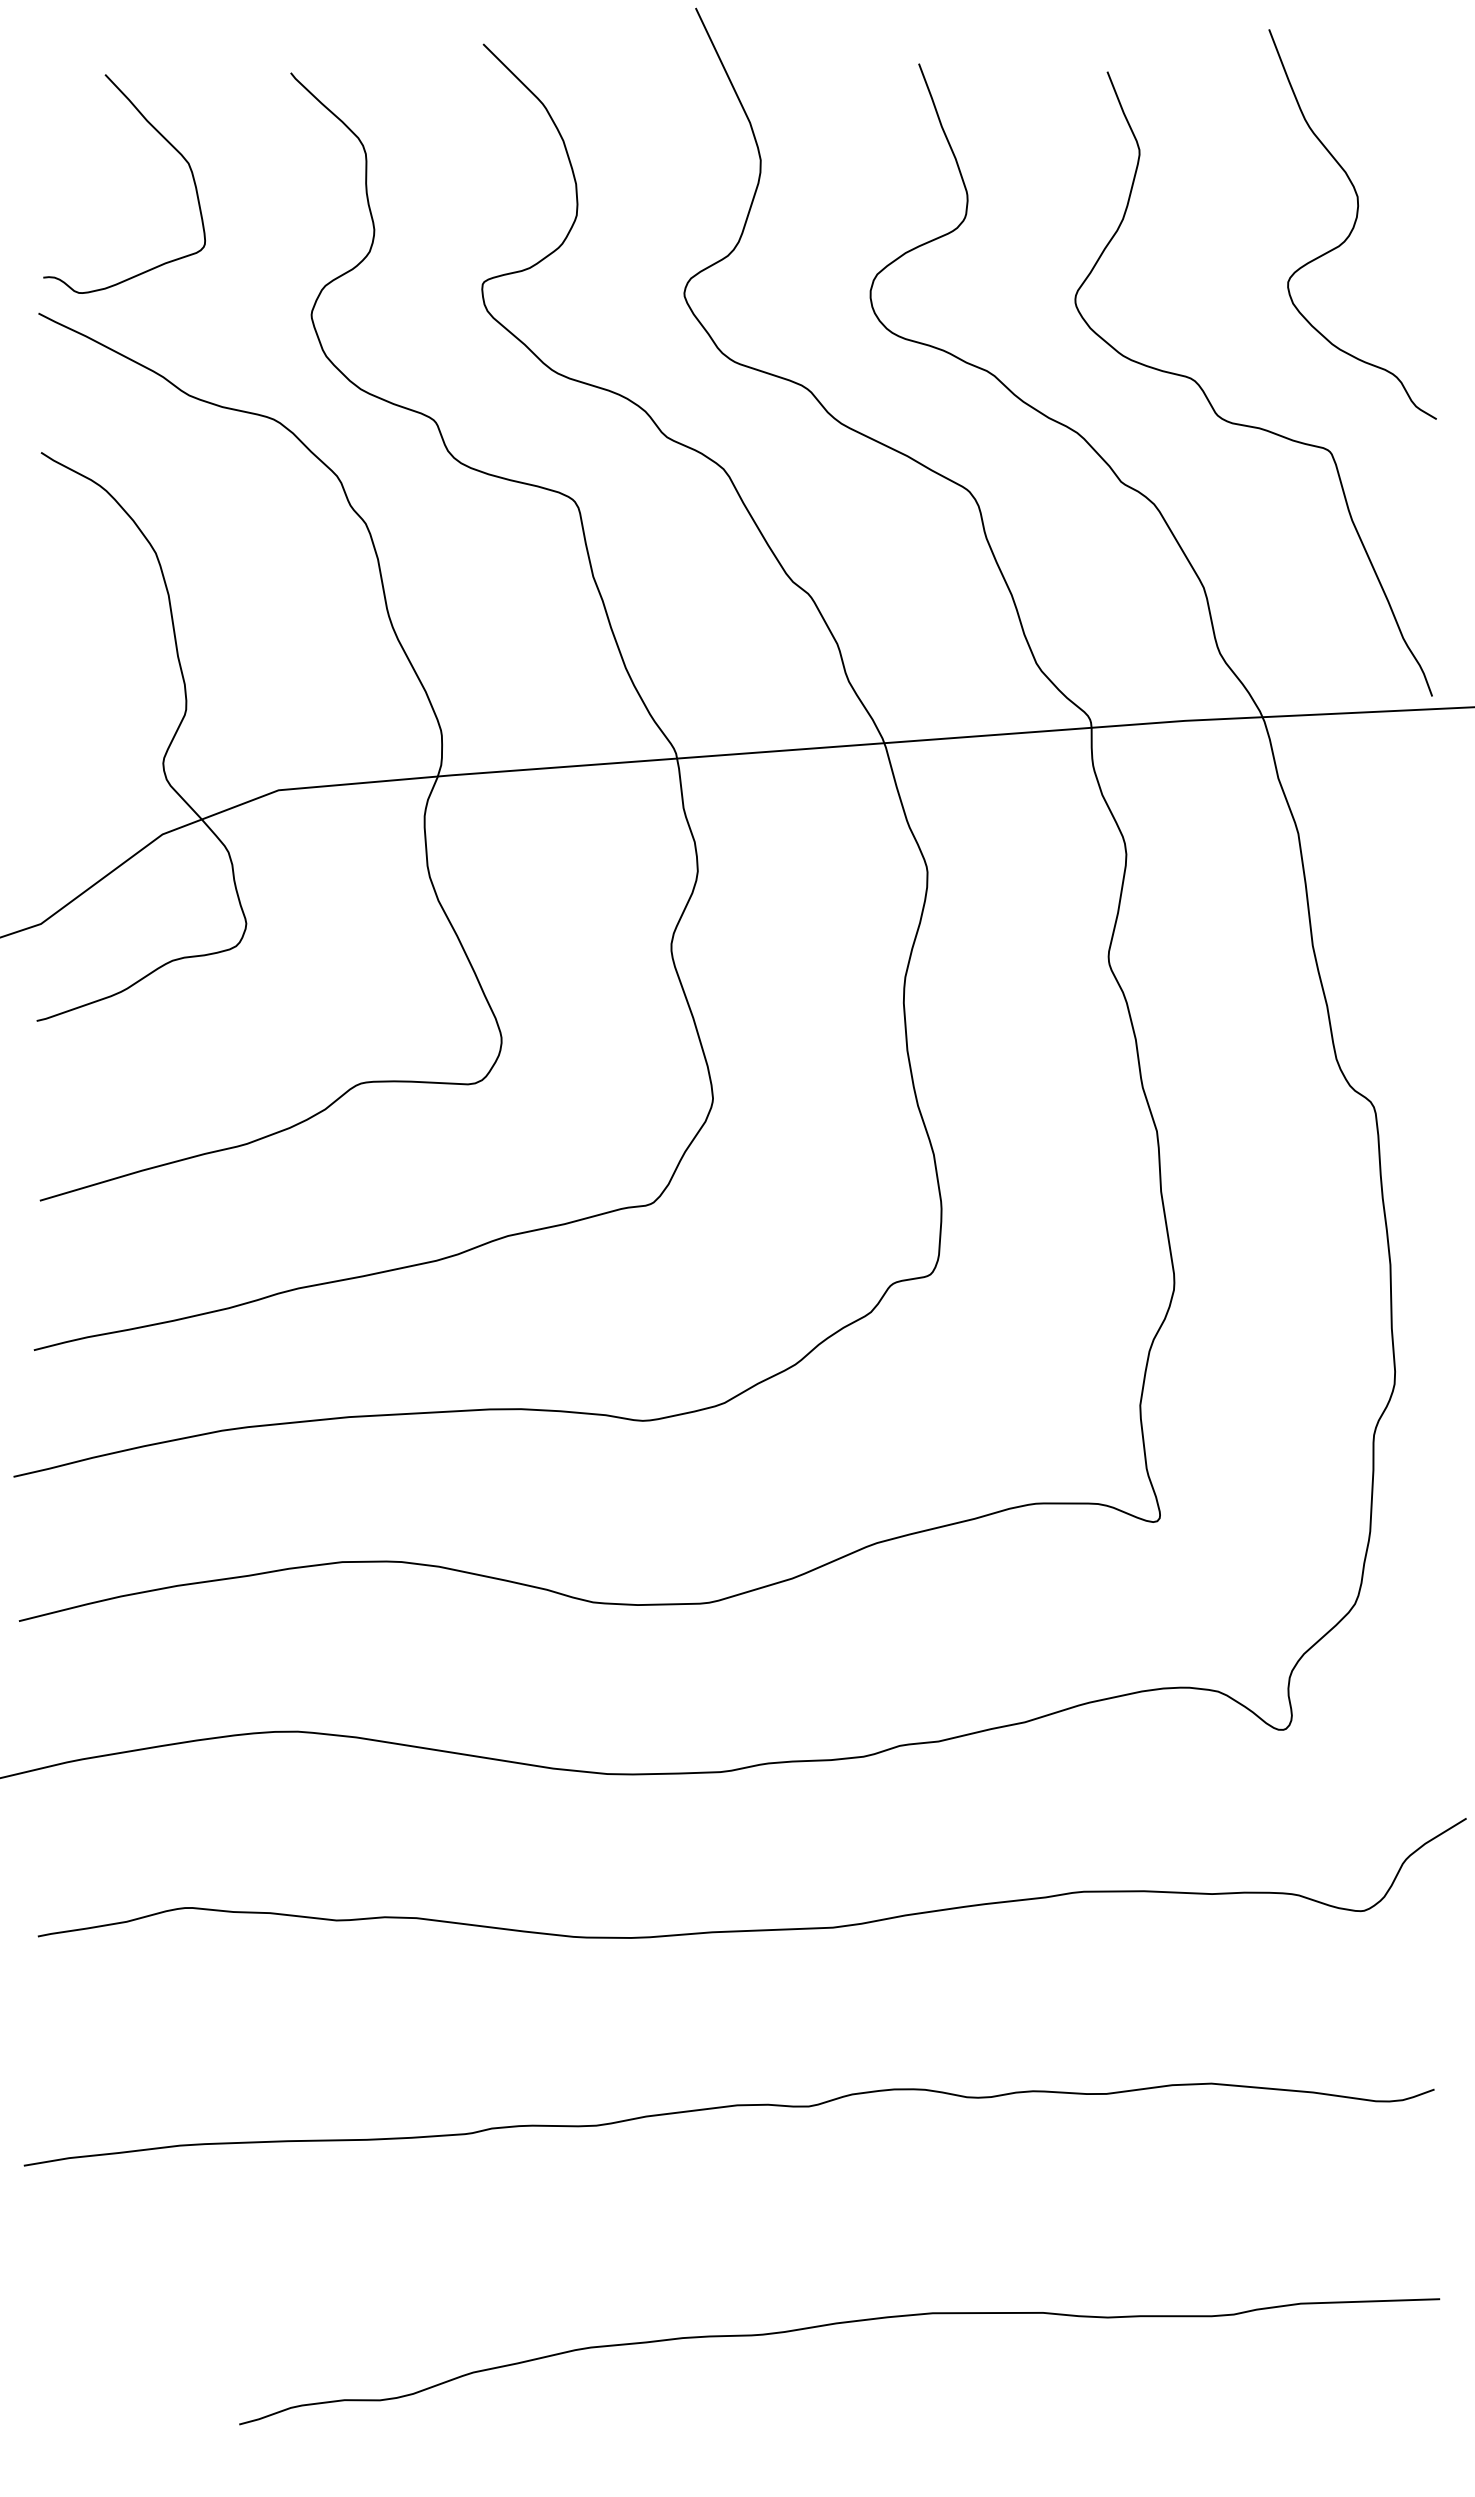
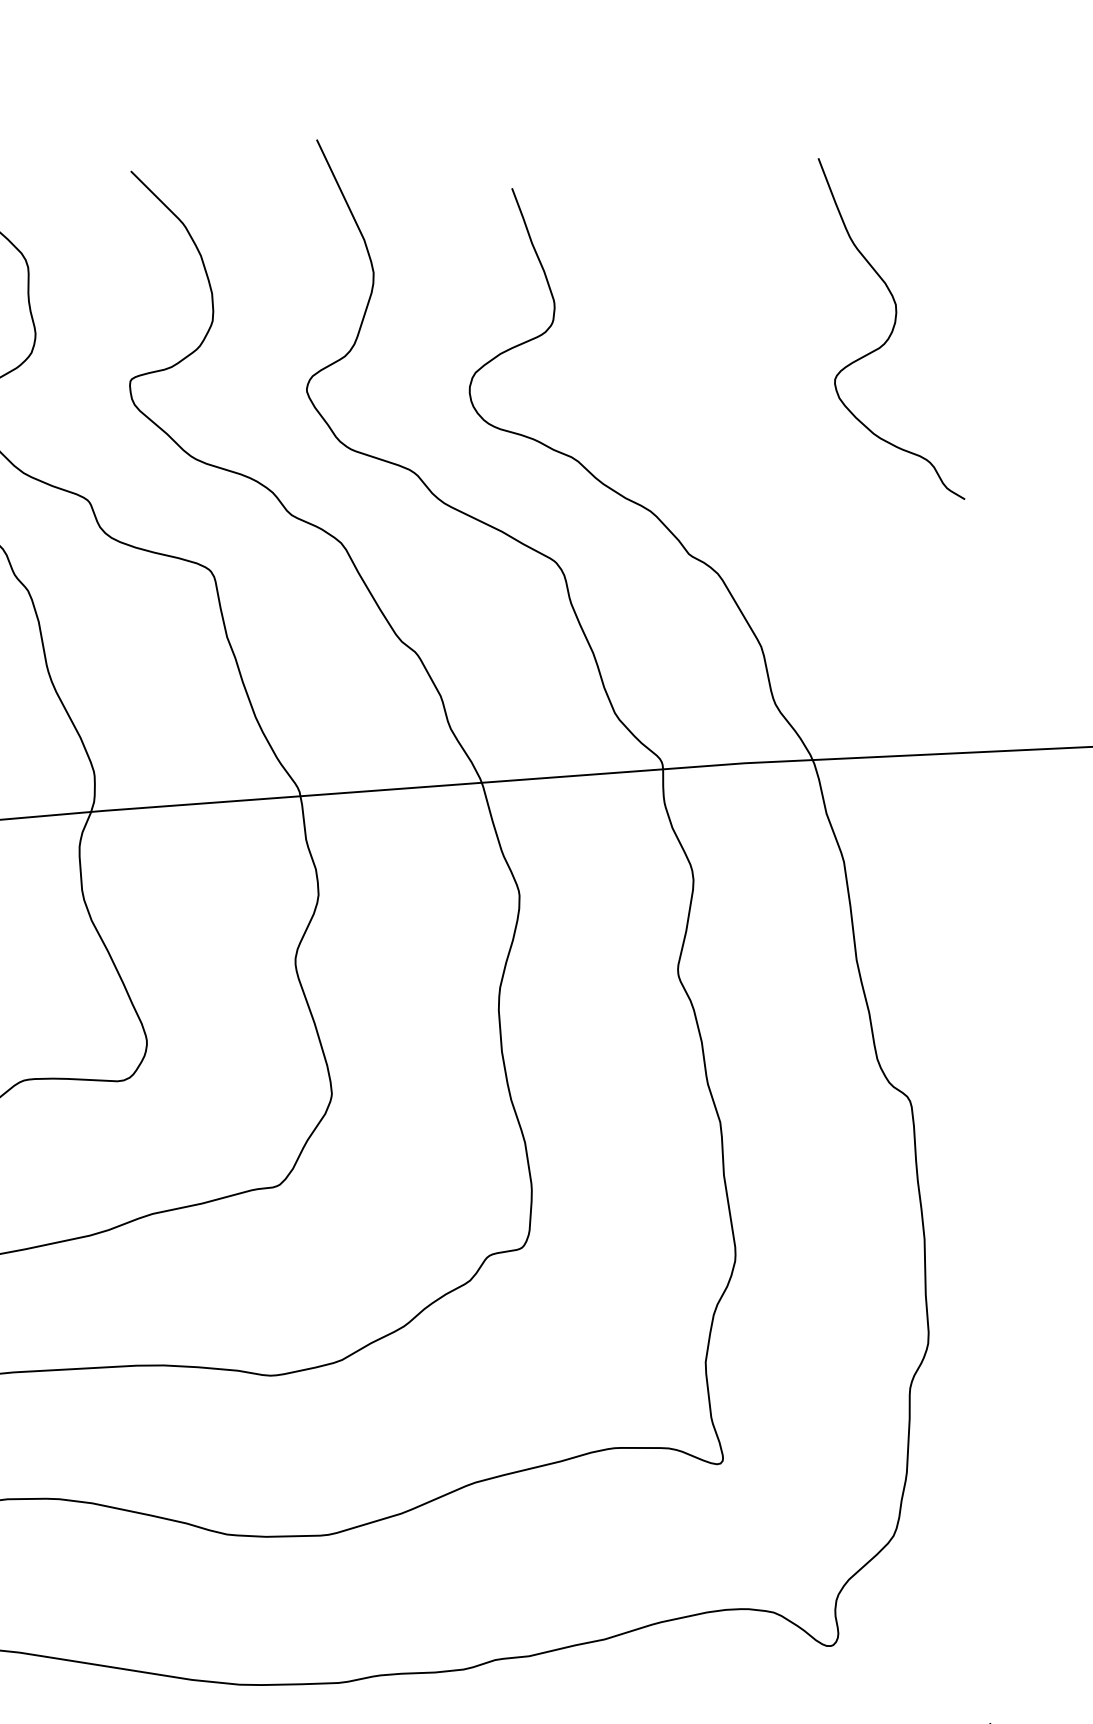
curve: (1245, 424) -> (797, 503), removed

